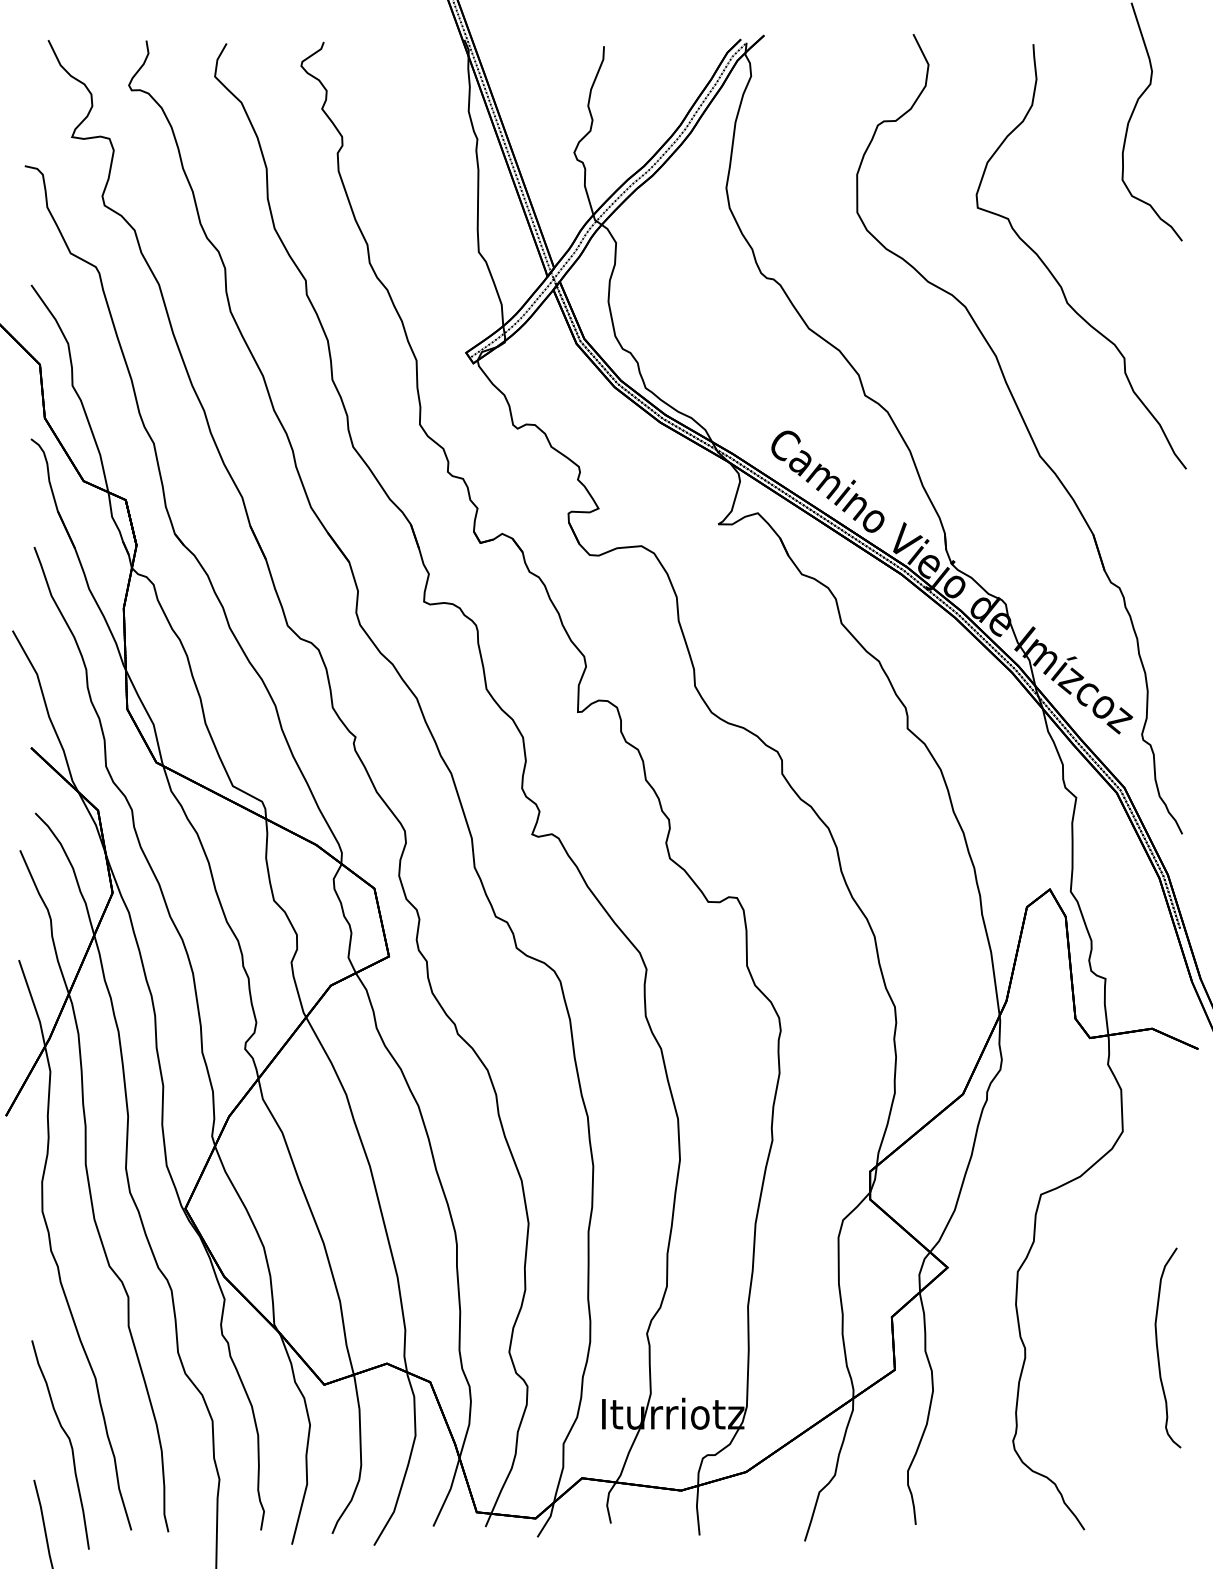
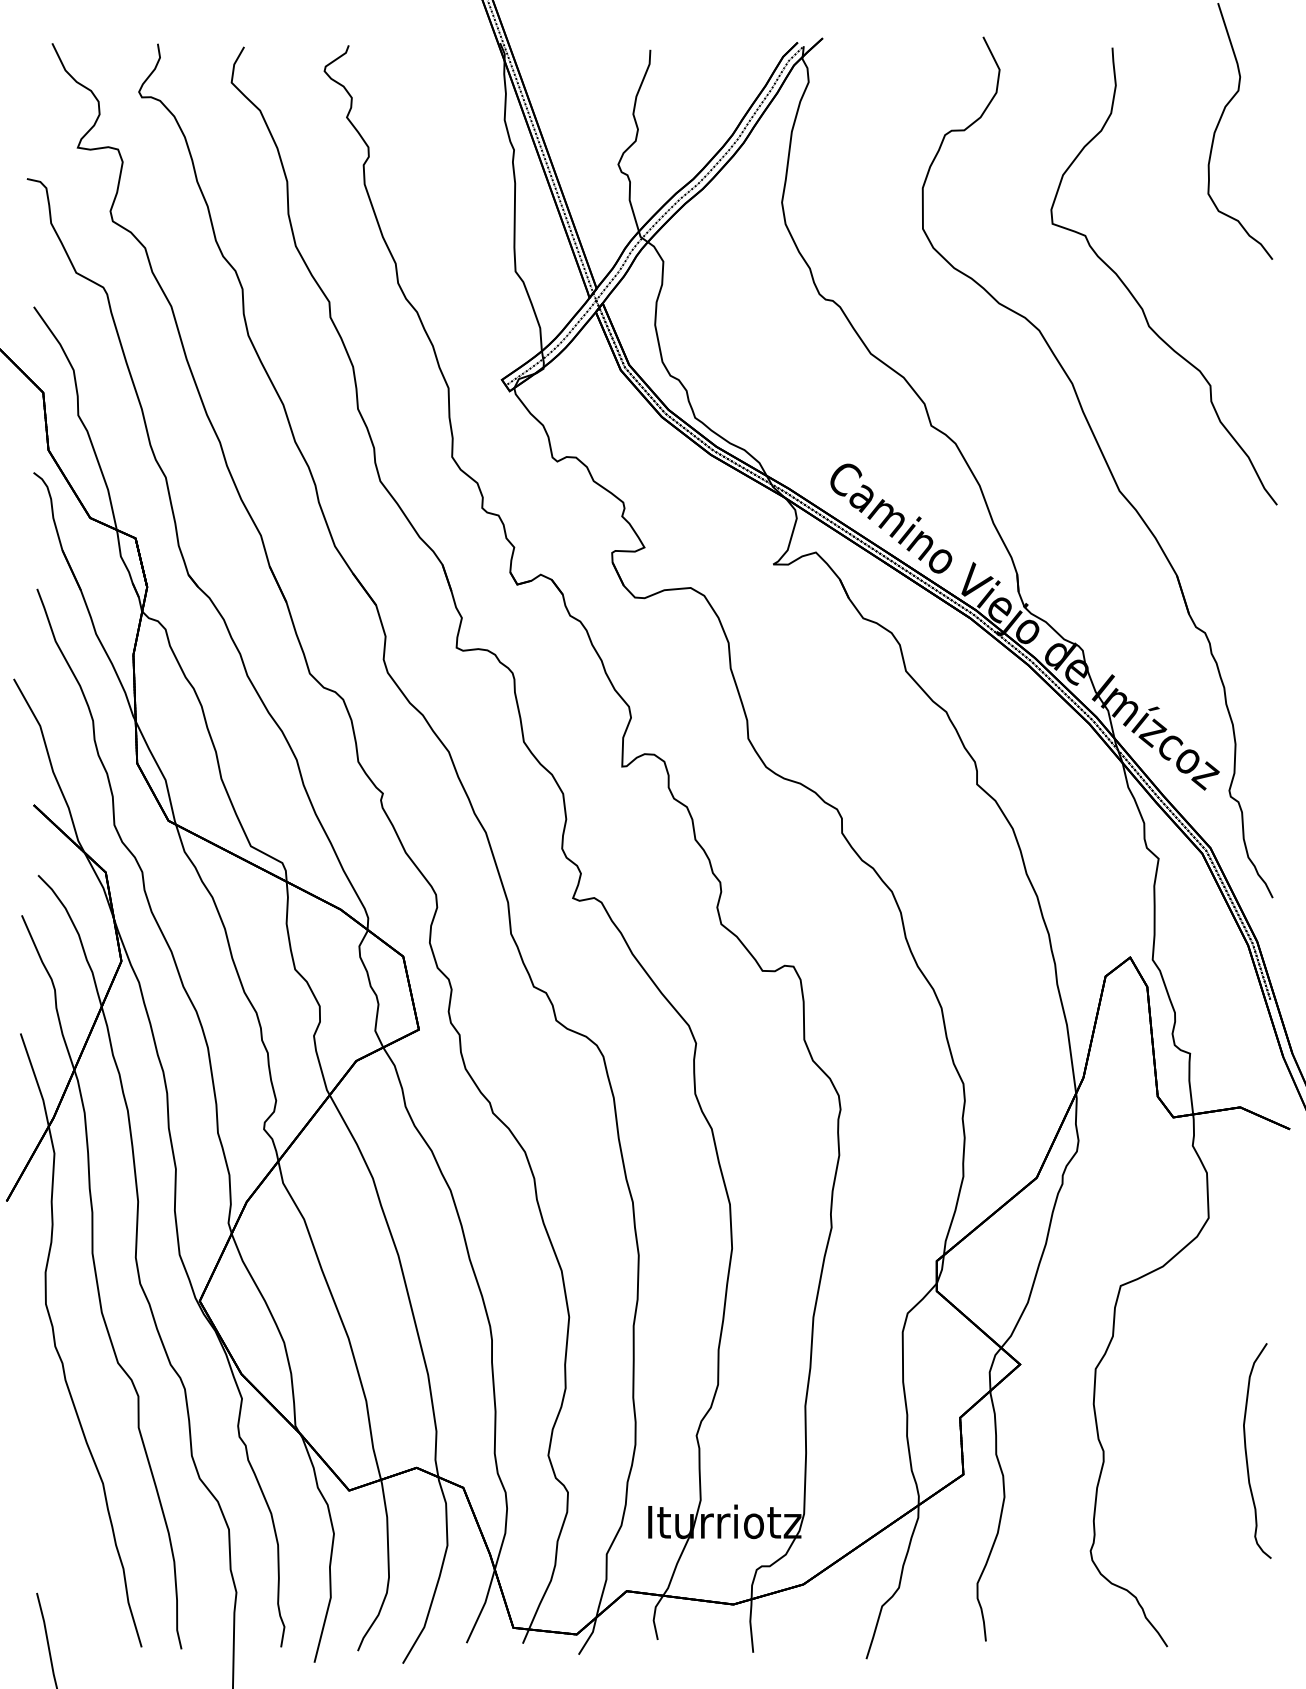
curve: (69, 1441) -> (74, 1551), removed

